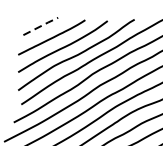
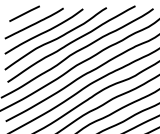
line: (40, 26) -> (24, 13), dashed -> solid

